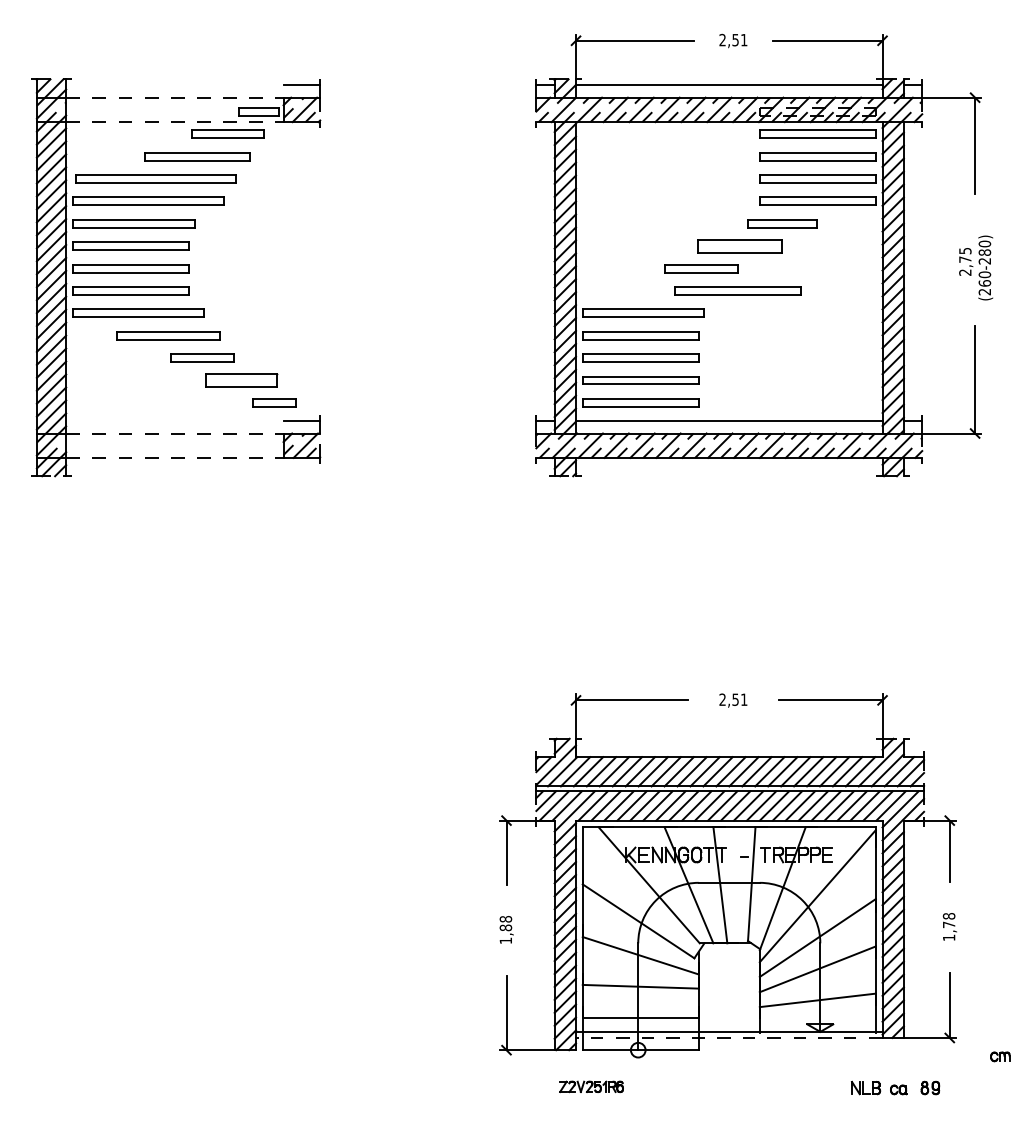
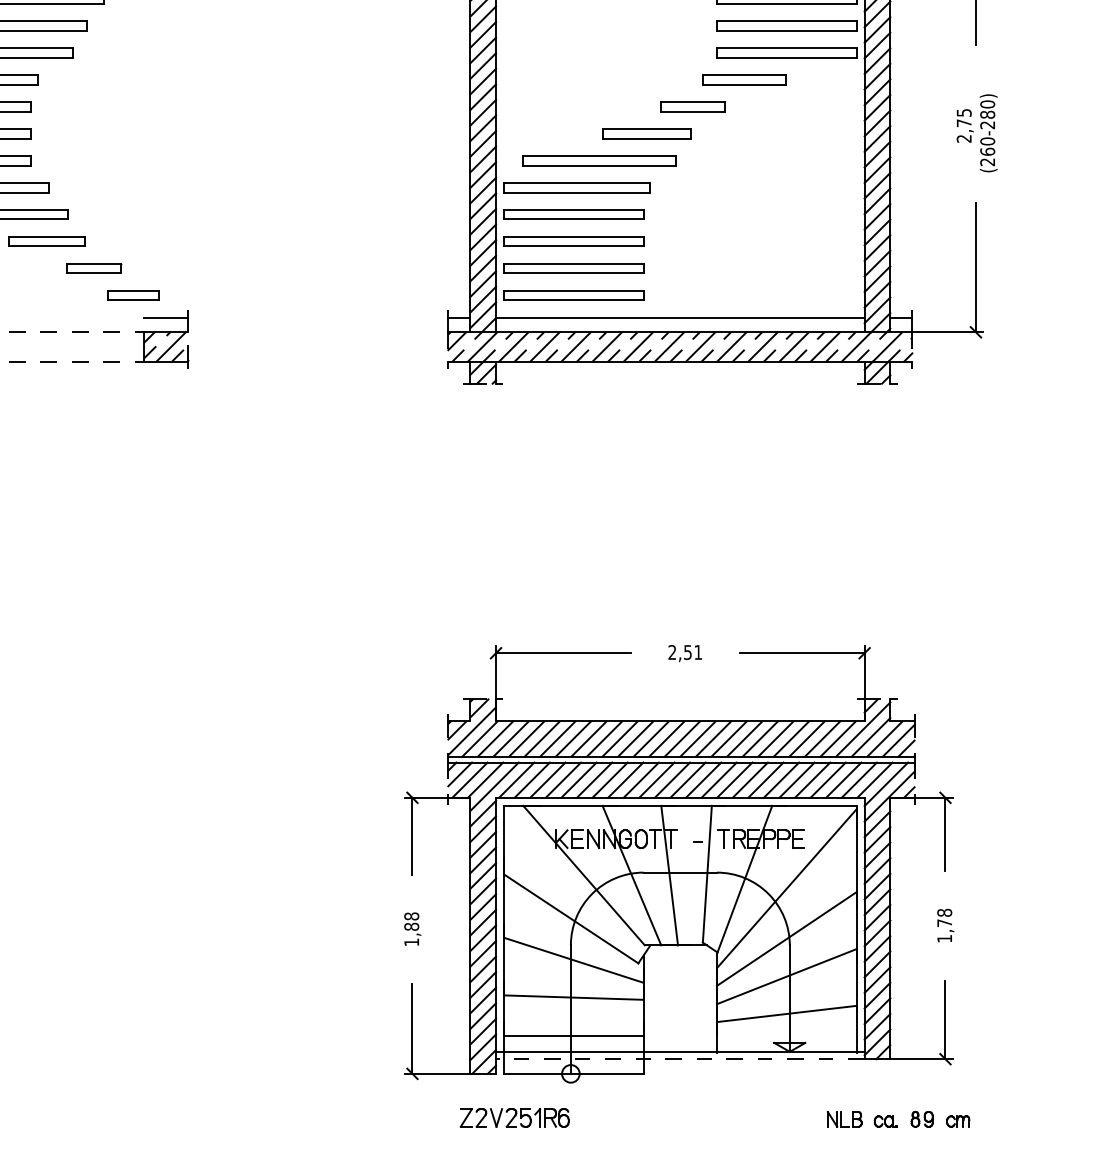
part: (739, 245) -> (692, 106), size x0.62
part: (737, 290) -> (598, 160), moved
part: (242, 380) -> (94, 268), size x0.62
part: (1000, 1056) -> (958, 1121), moved
part: (591, 1086) -> (514, 1117), size x1.43

